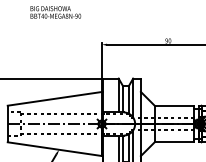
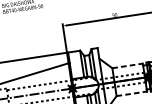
line: (175, 106) -> (128, 65), solid -> dashed
line: (175, 141) -> (132, 93), solid -> dashed

